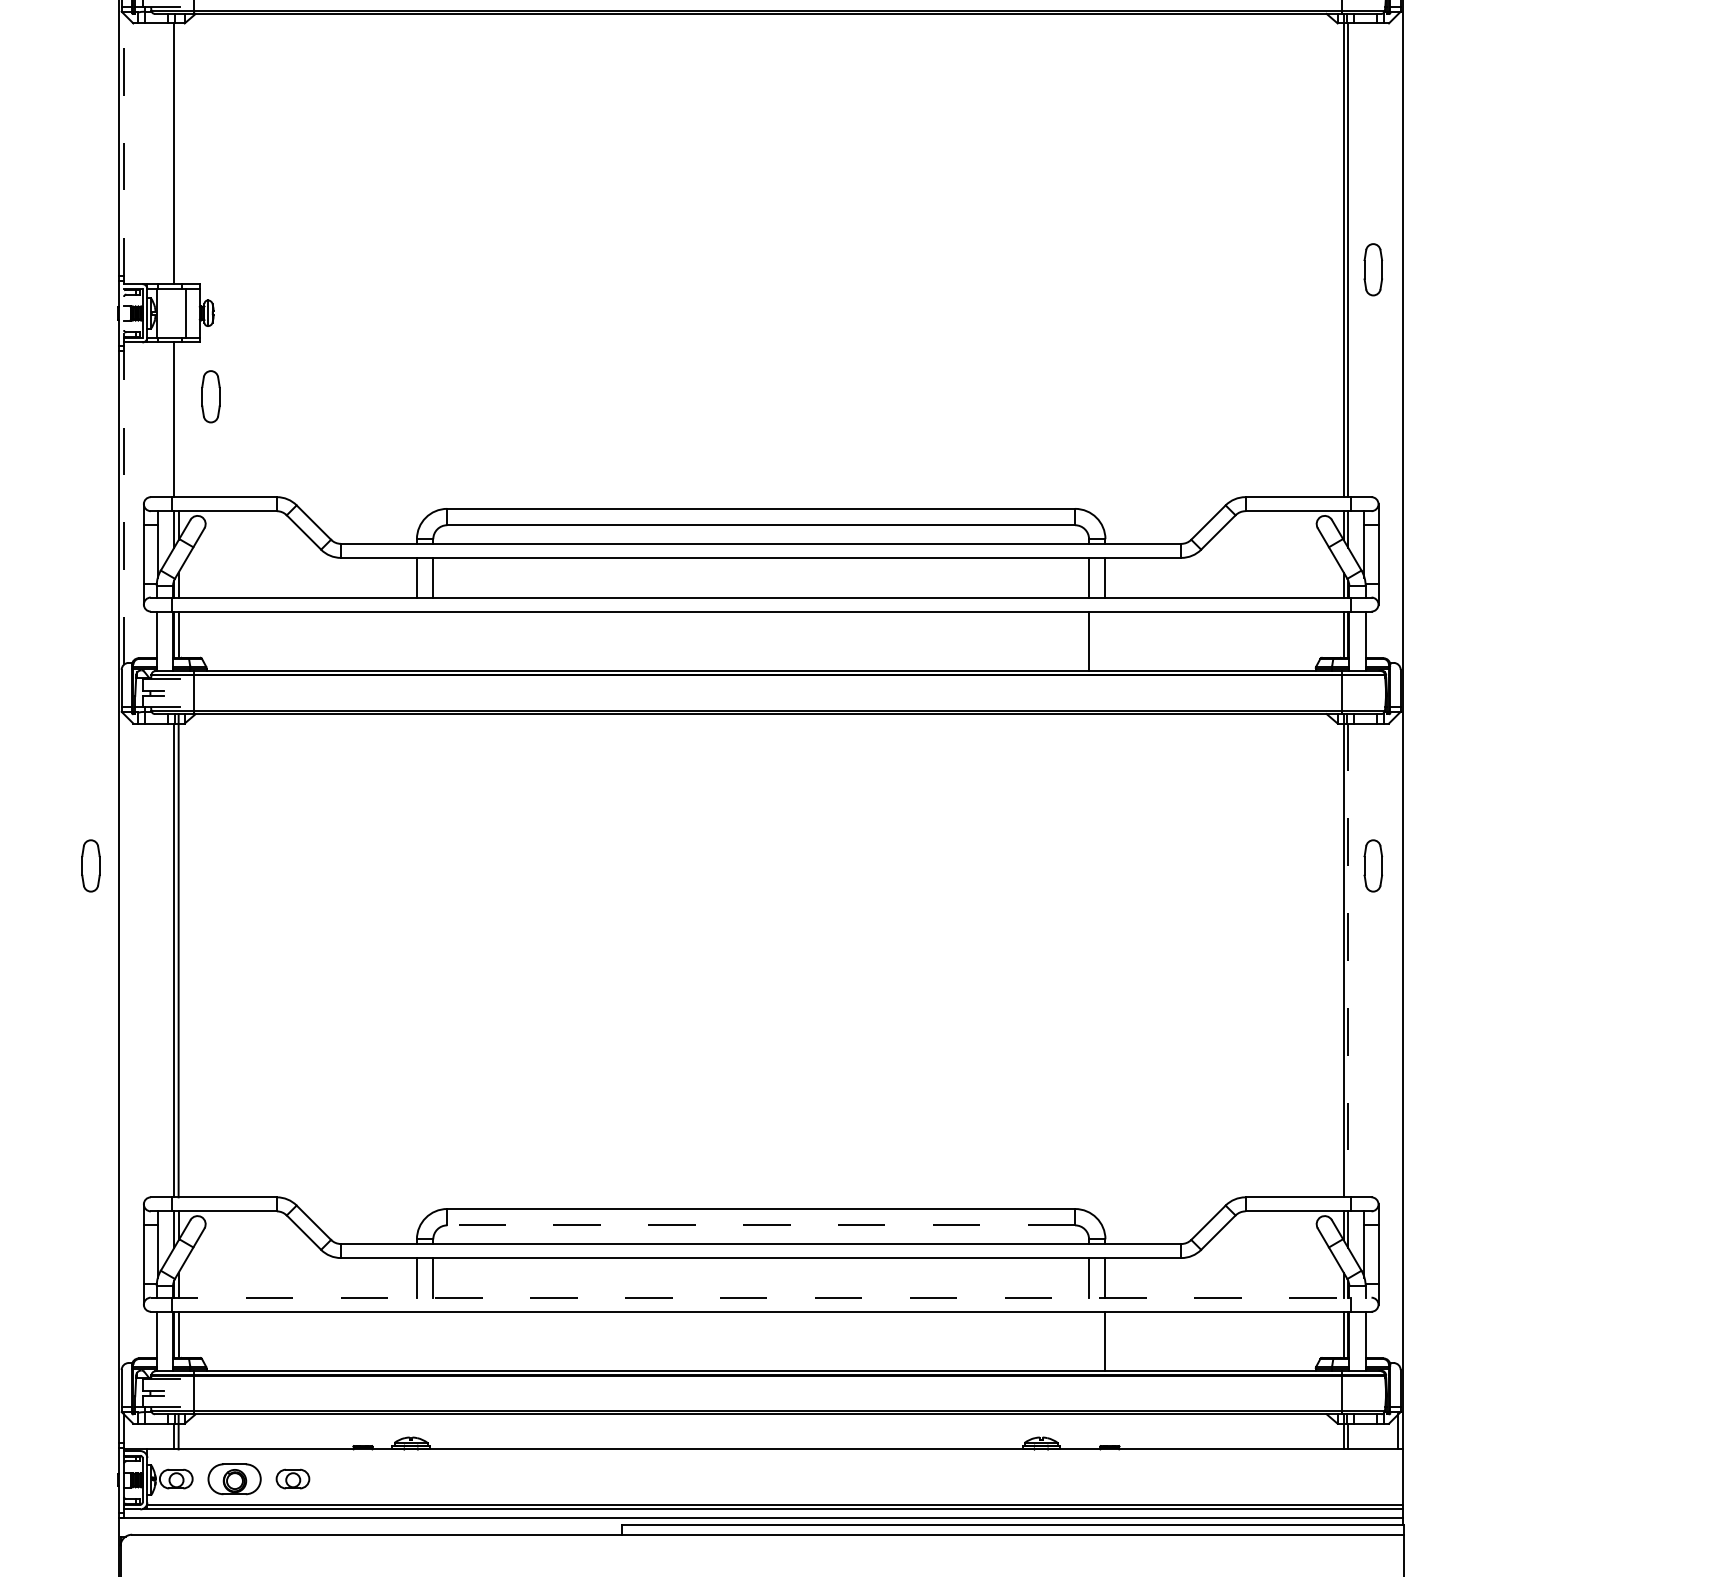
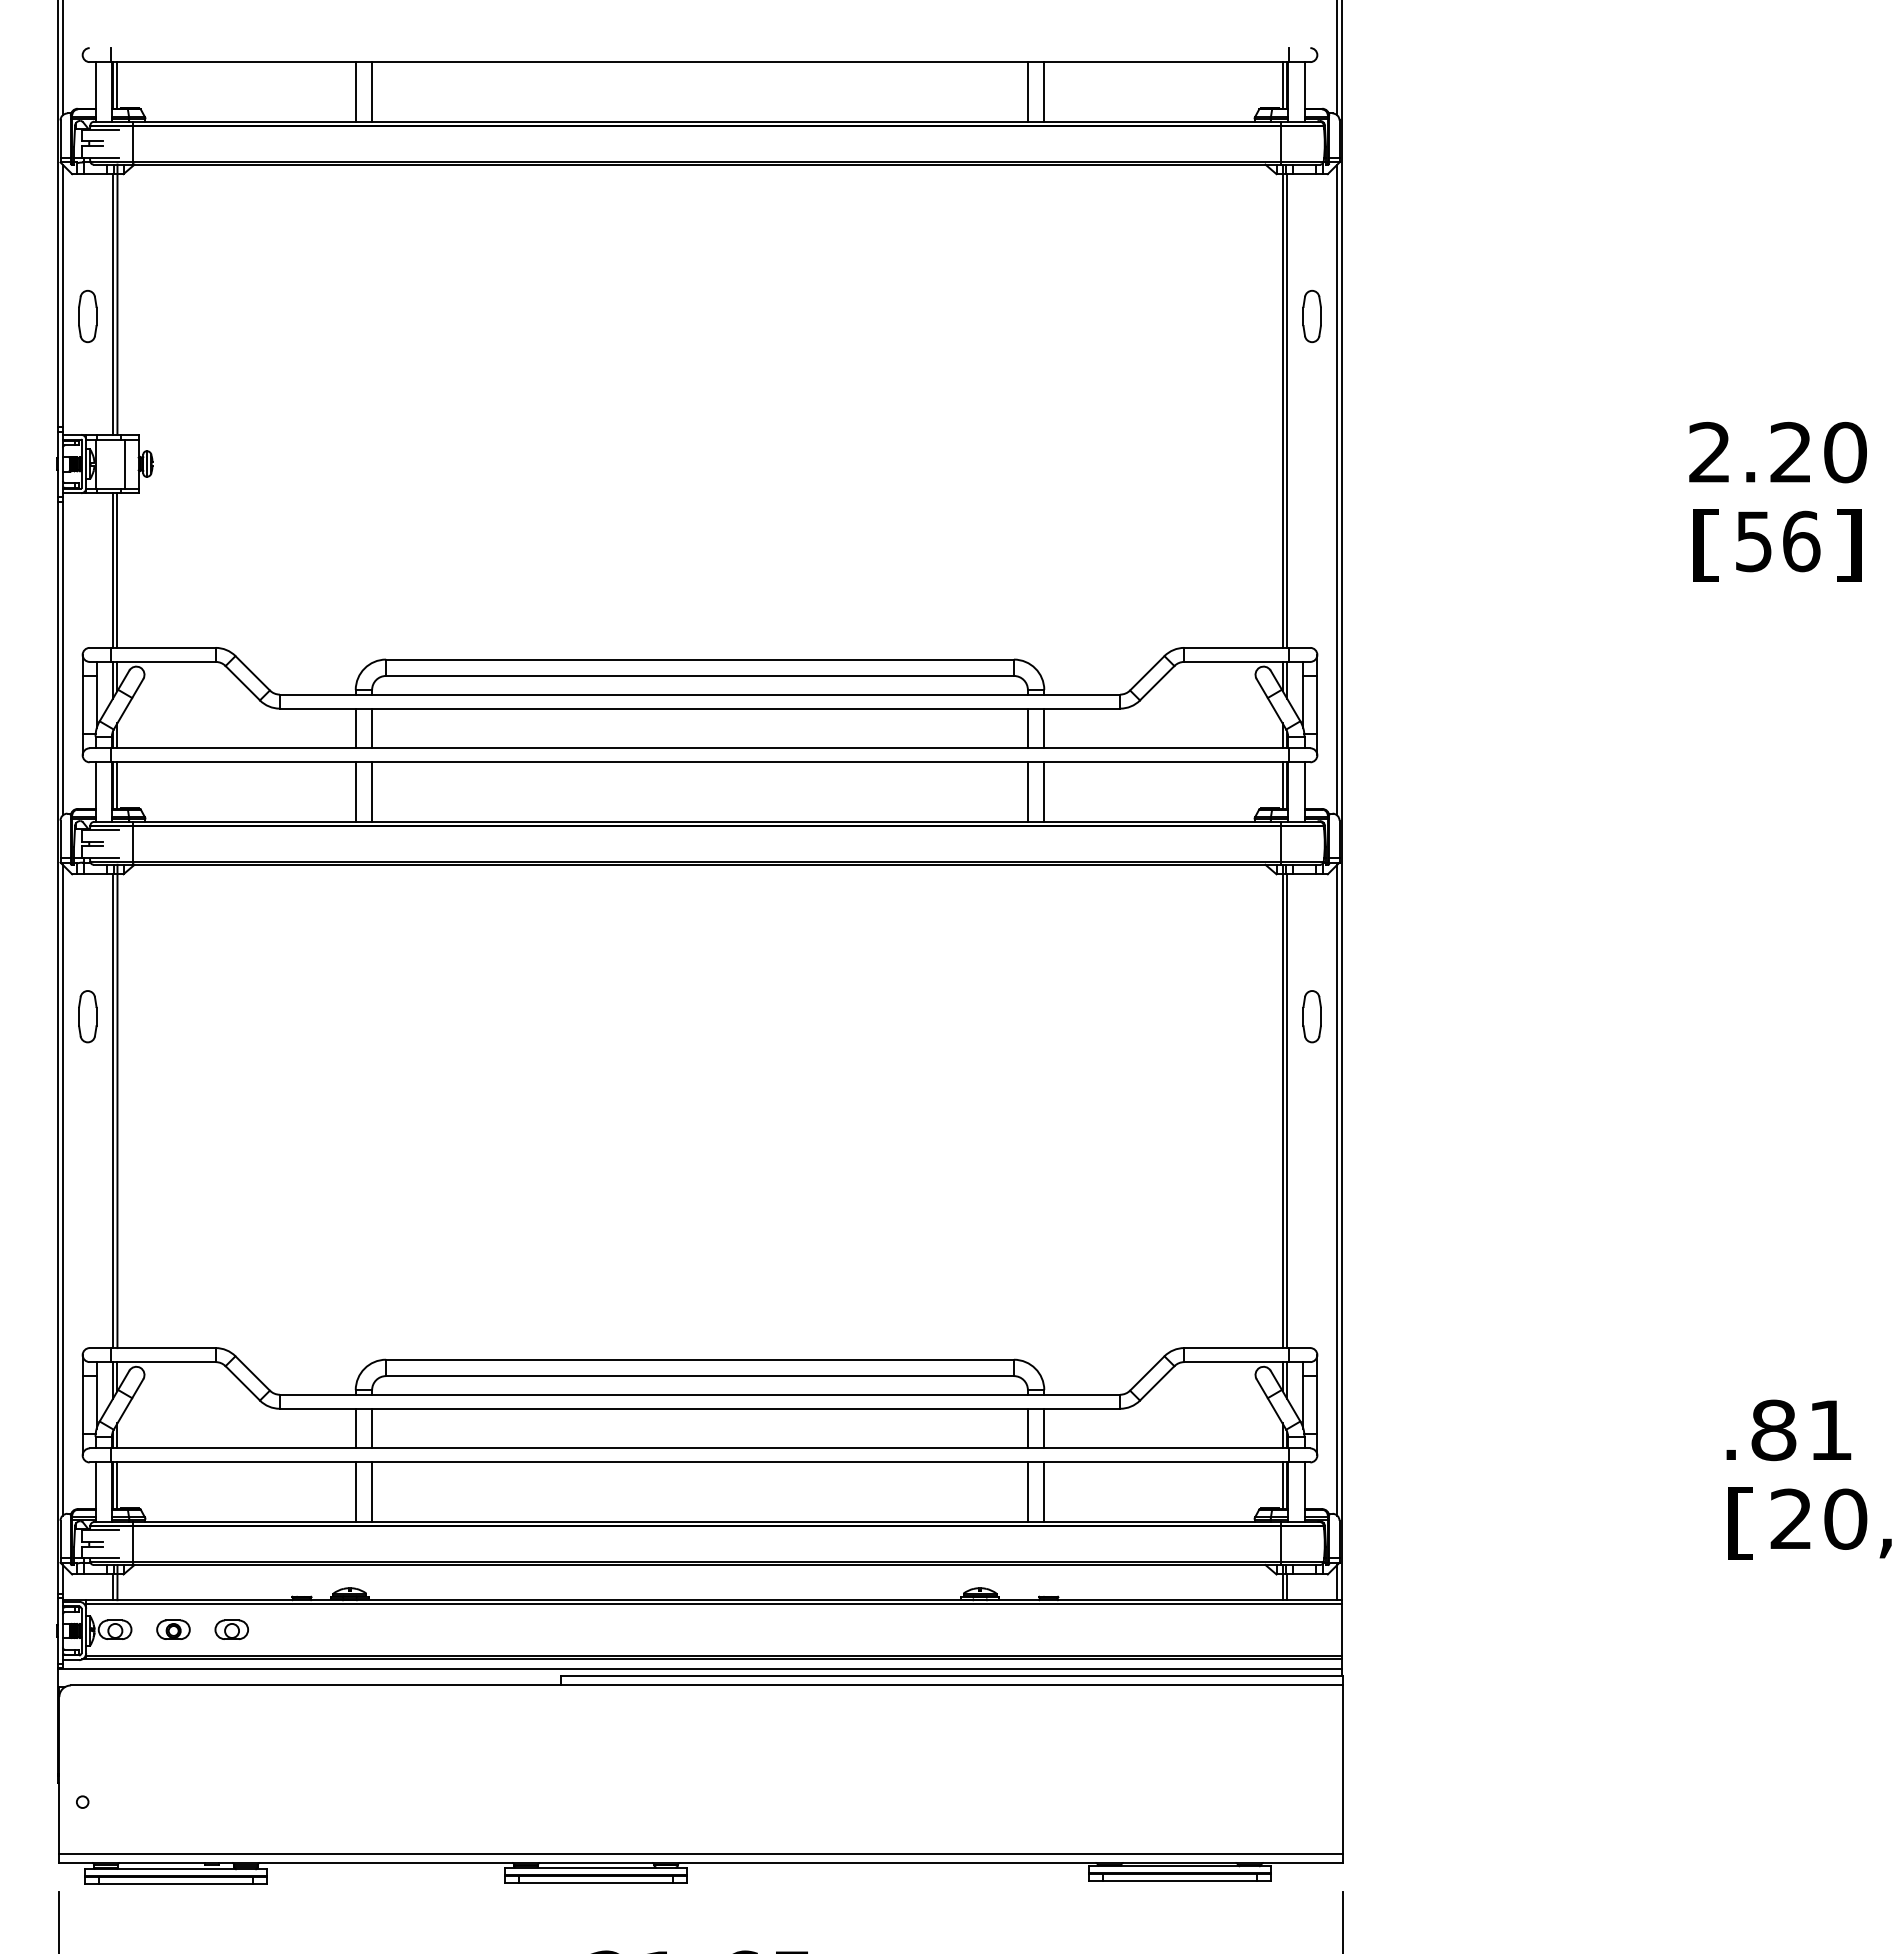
line: (178, 148) -> (117, 299), added
part: (1372, 269) -> (1311, 316), moved
line: (123, 338) -> (62, 489), dashed -> solid
line: (1398, 338) -> (1337, 489), added
part: (210, 396) -> (87, 316), moved
line: (178, 419) -> (117, 570), added
line: (416, 640) -> (355, 791), added
line: (433, 640) -> (372, 791), added
line: (1105, 640) -> (1044, 791), added
part: (90, 865) -> (87, 1016), moved
line: (1348, 960) -> (1287, 1111), dashed -> solid
line: (123, 1038) -> (62, 1189), added
line: (1398, 1039) -> (1337, 1190), added
line: (761, 1225) -> (700, 1376), dashed -> solid
line: (761, 1297) -> (700, 1448), dashed -> solid
line: (416, 1341) -> (355, 1492), added
line: (433, 1341) -> (372, 1492), added
line: (1088, 1341) -> (1027, 1492), added
line: (774, 1452) -> (713, 1603), added
part: (234, 1478) -> (173, 1629), size x0.62

